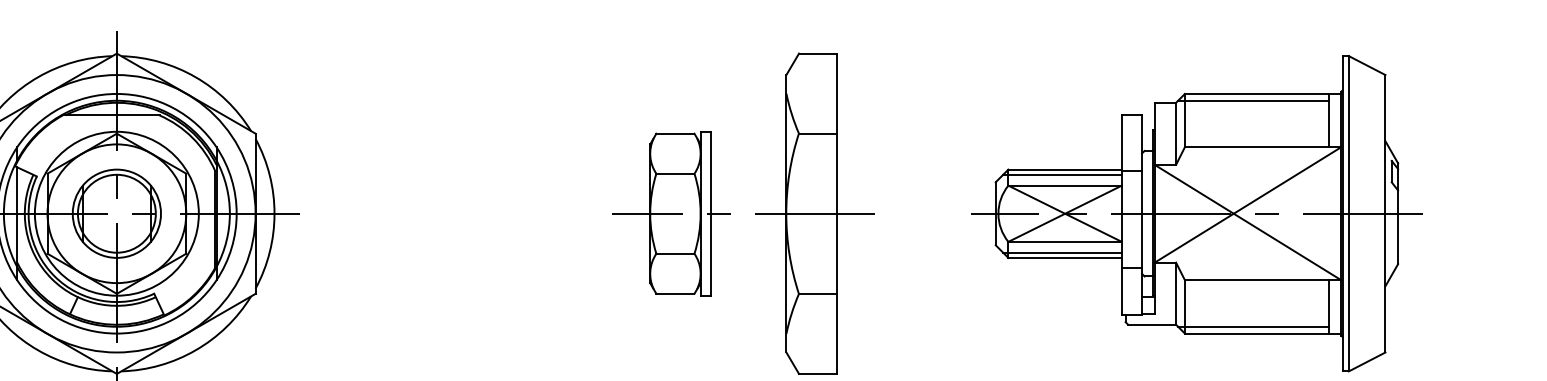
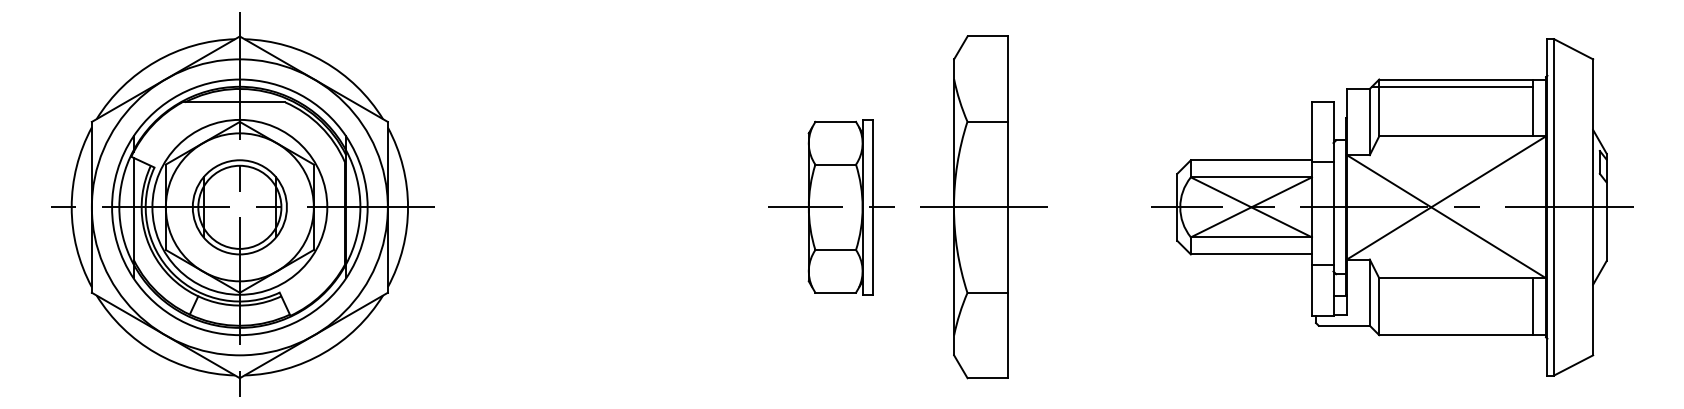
line: (1062, 174) -> (1248, 165), removed
line: (1062, 252) -> (1248, 248), removed
line: (1252, 326) -> (1451, 327), removed

